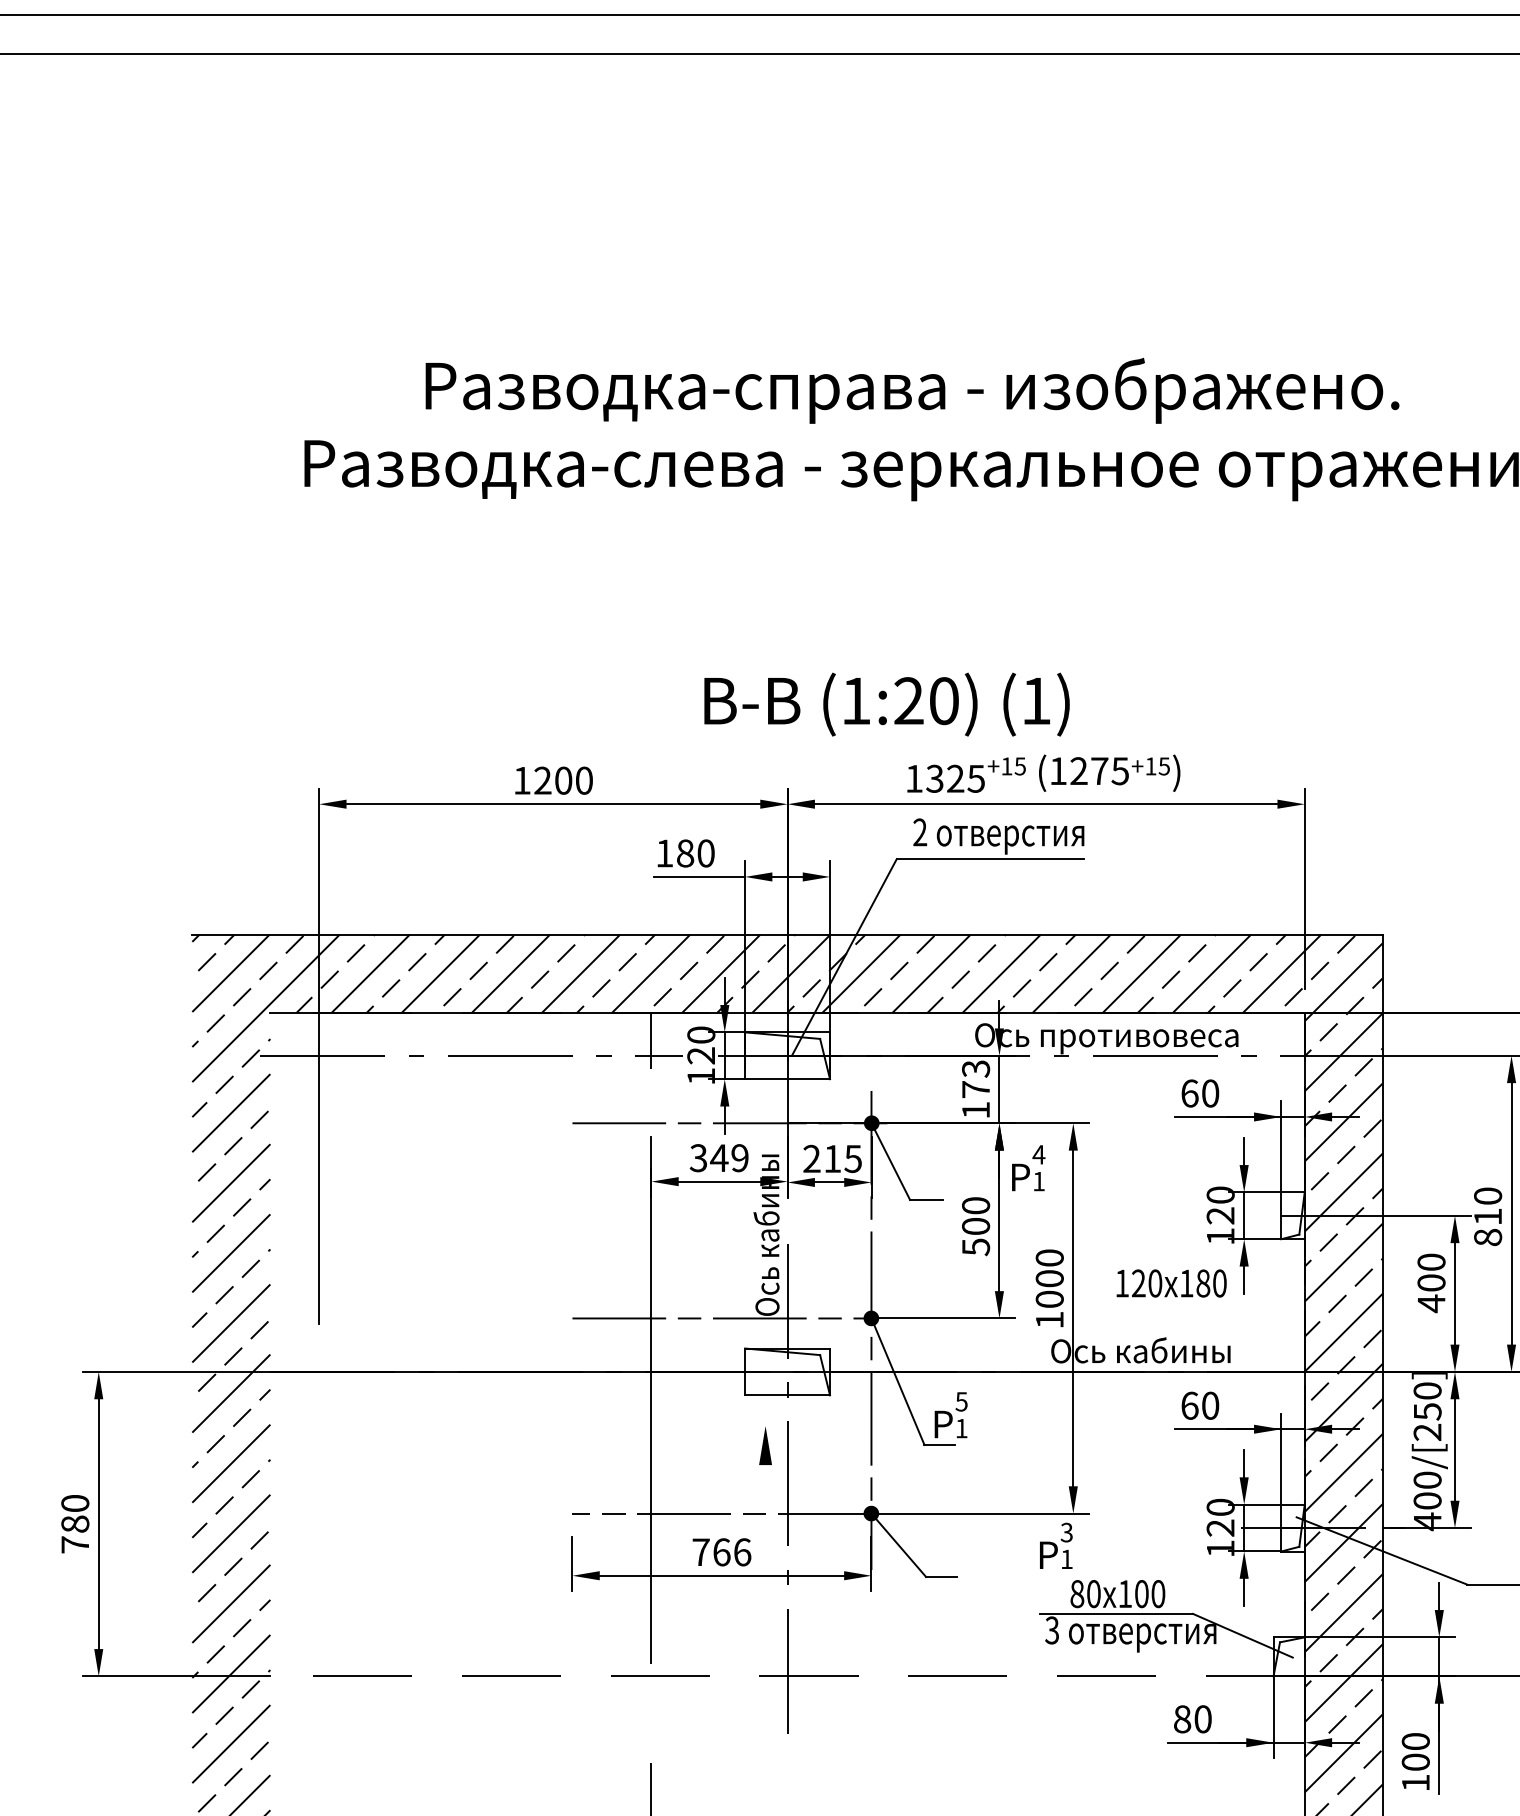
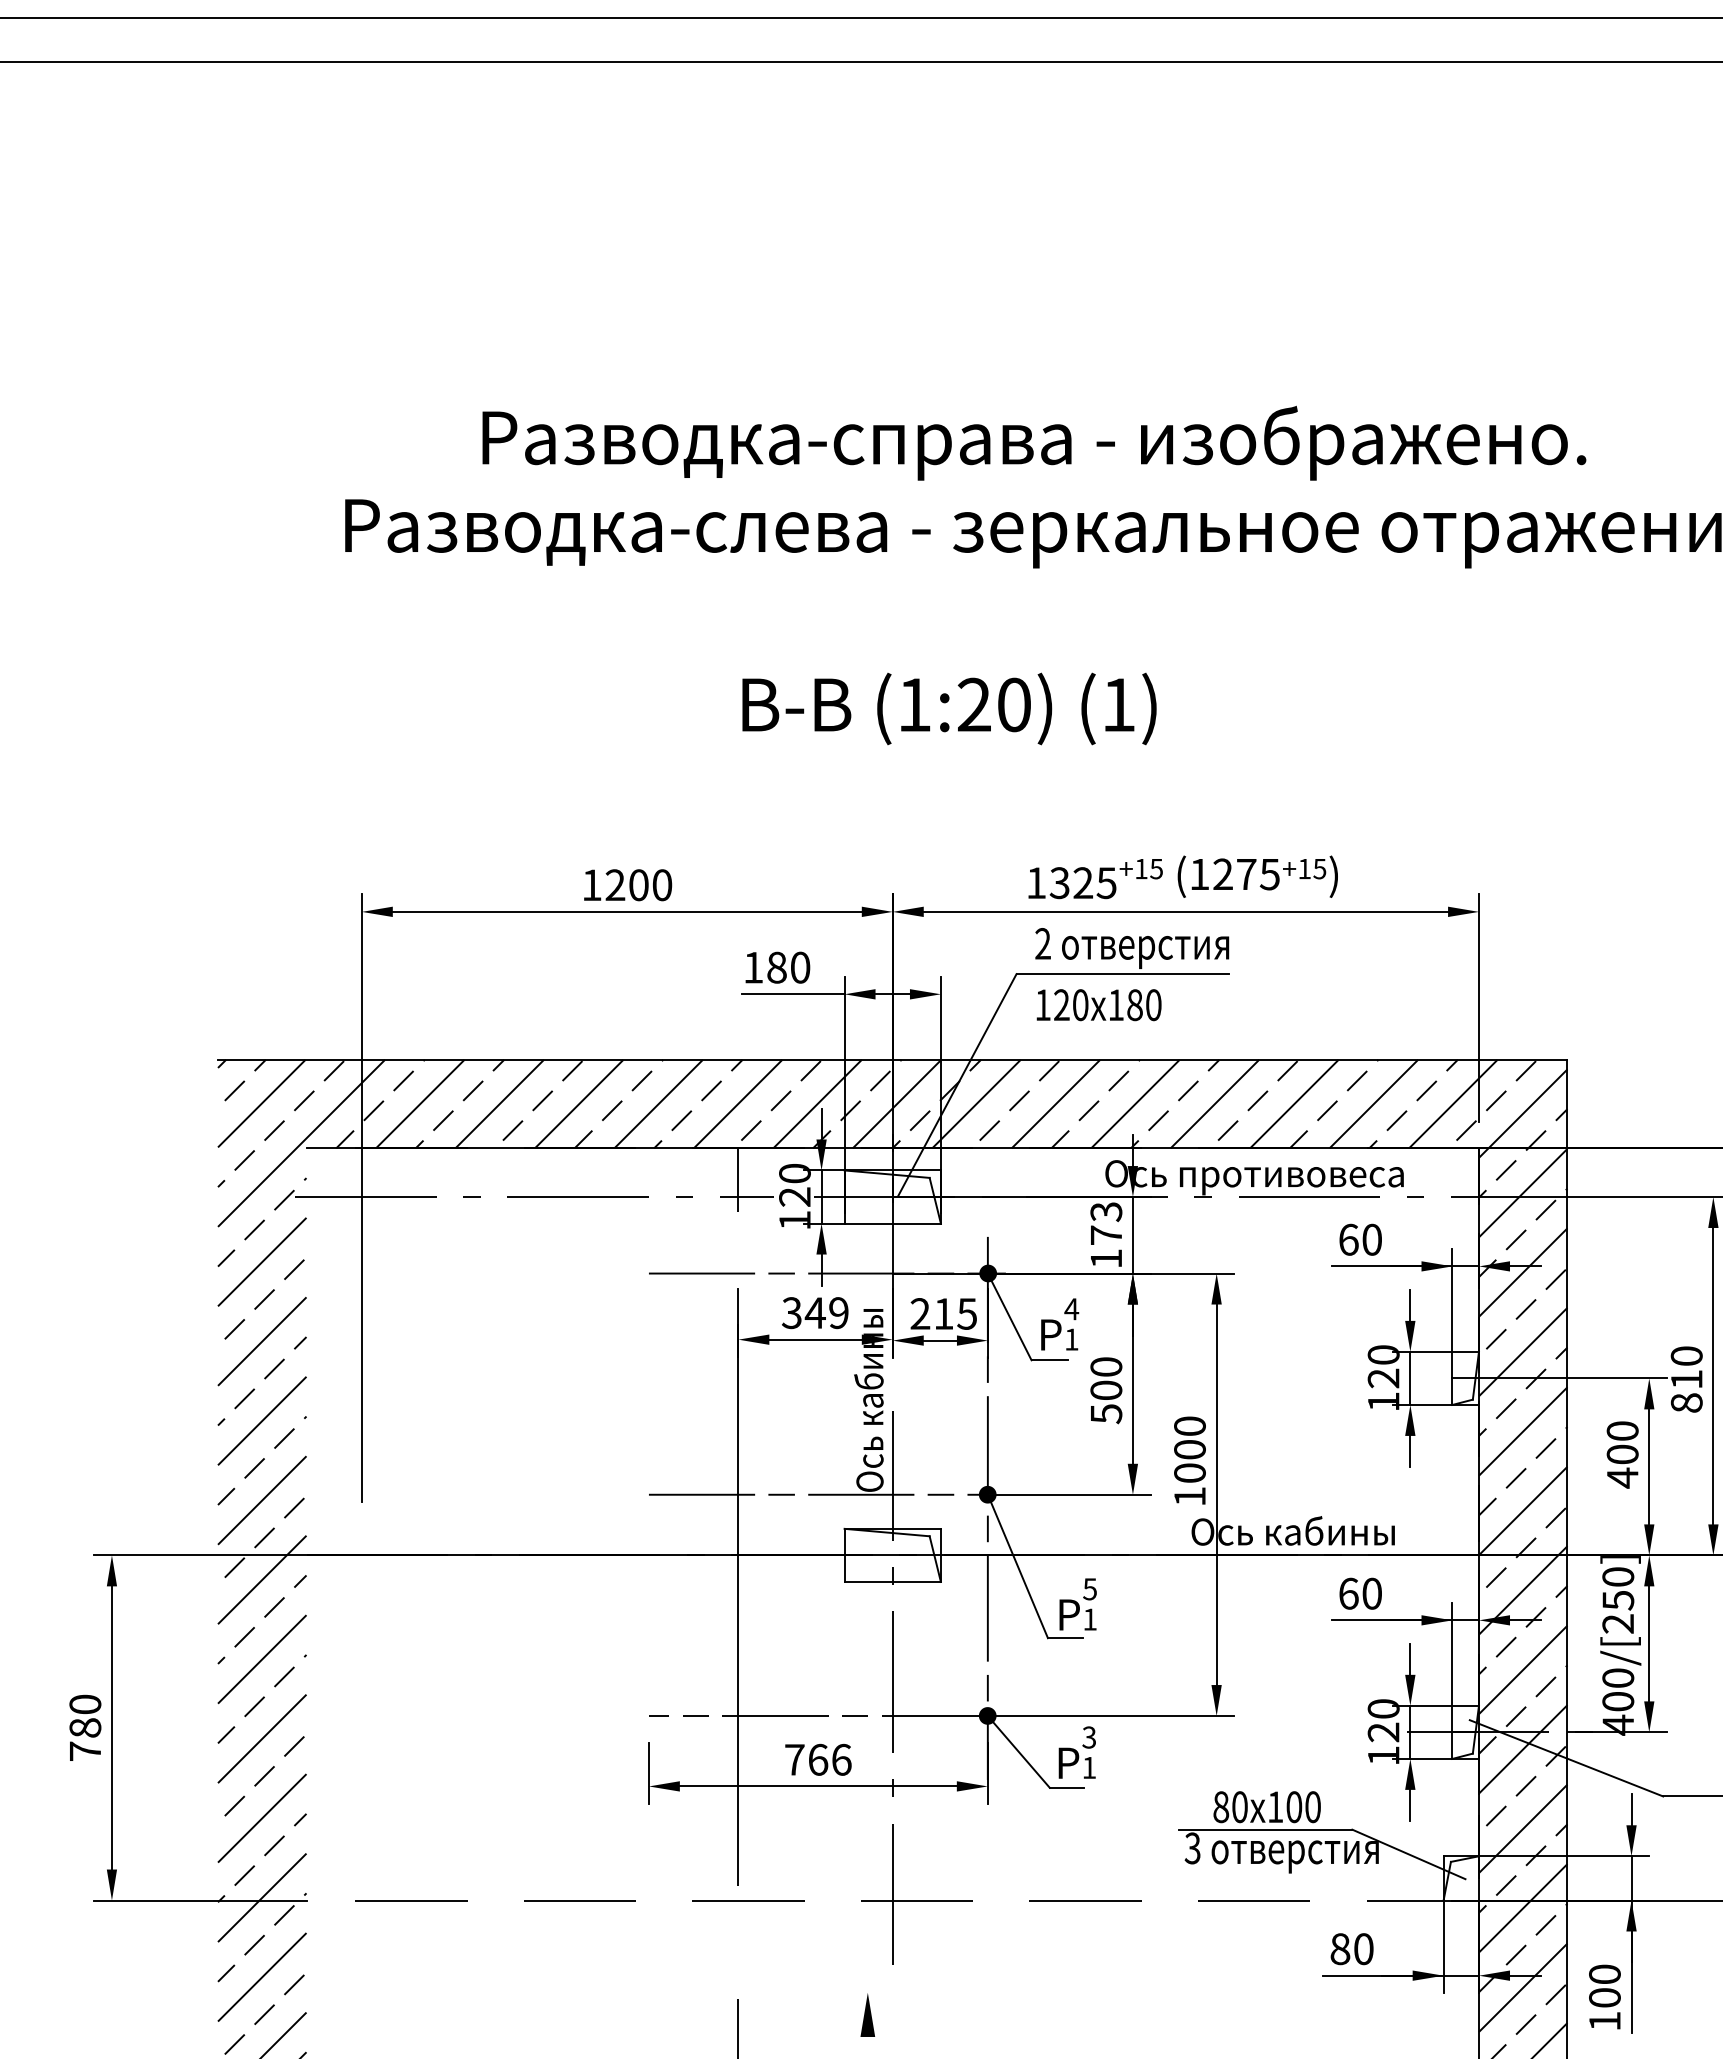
text: (887, 704) -> (949, 708), moved
text: (1029, 1168) -> (1060, 1324), moved
text: (1171, 1283) -> (1098, 1005), moved
part: (765, 1445) -> (867, 2014), moved
text: (1055, 1545) -> (1076, 1752), moved

